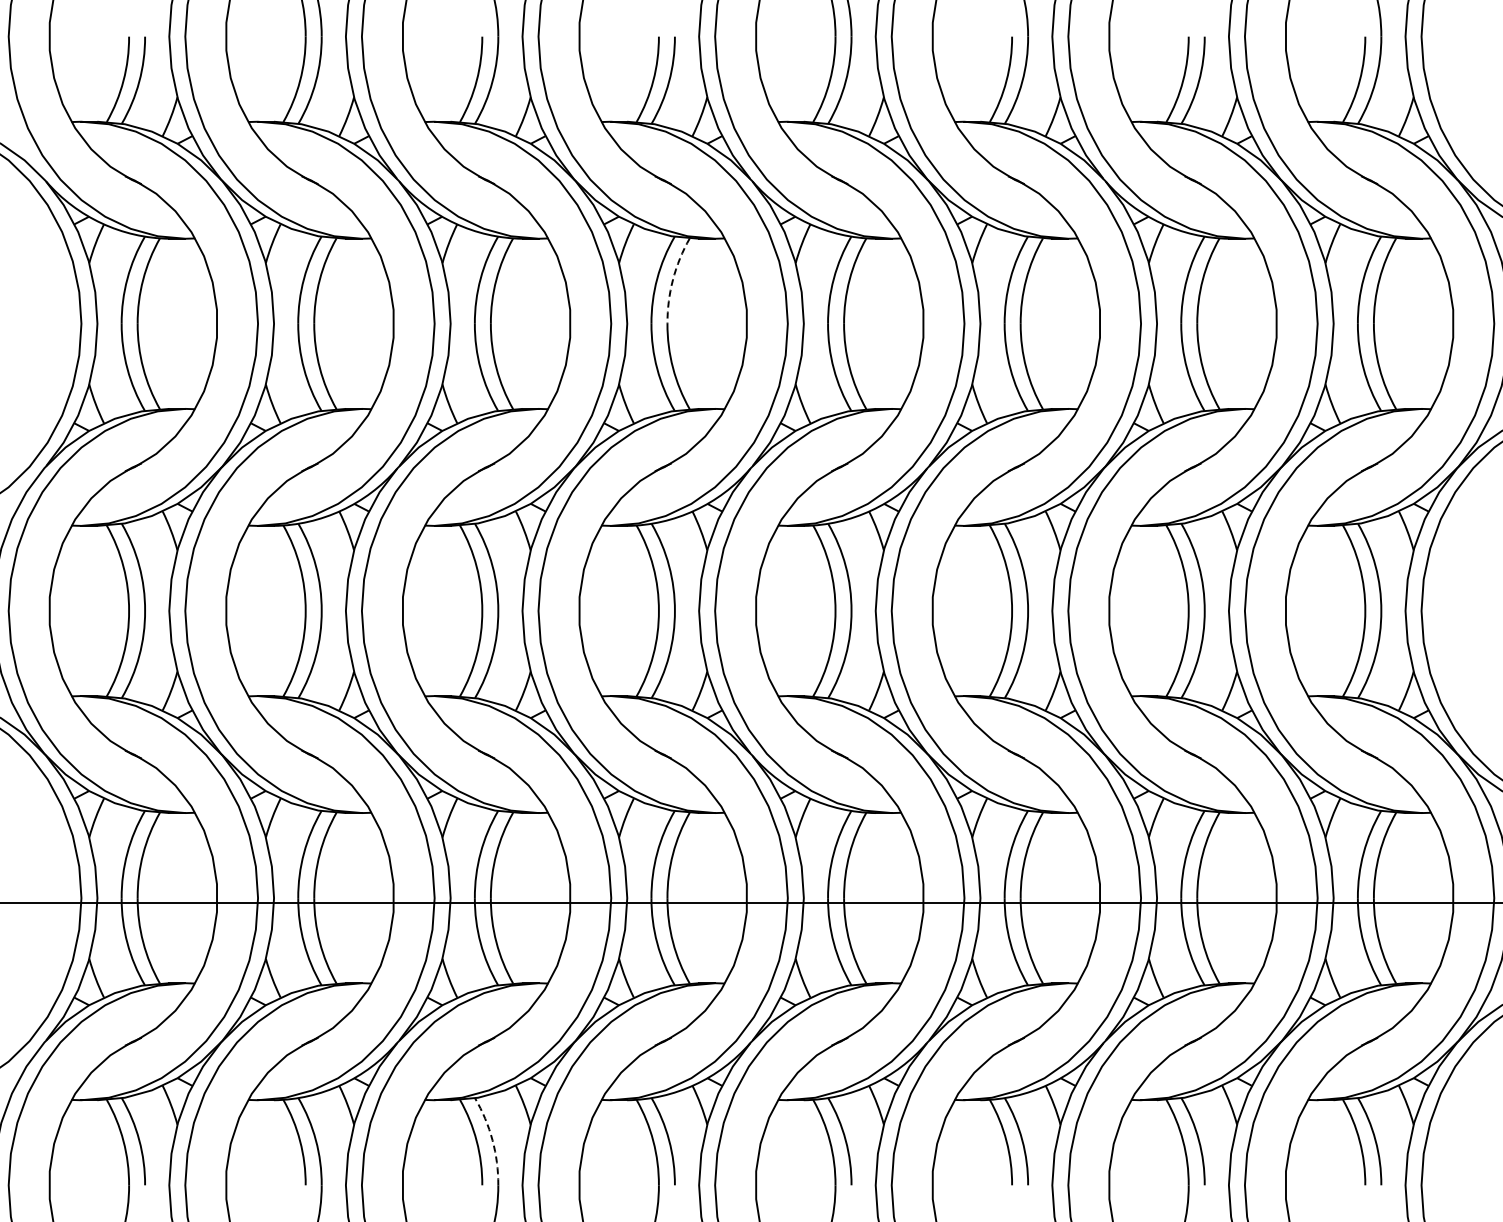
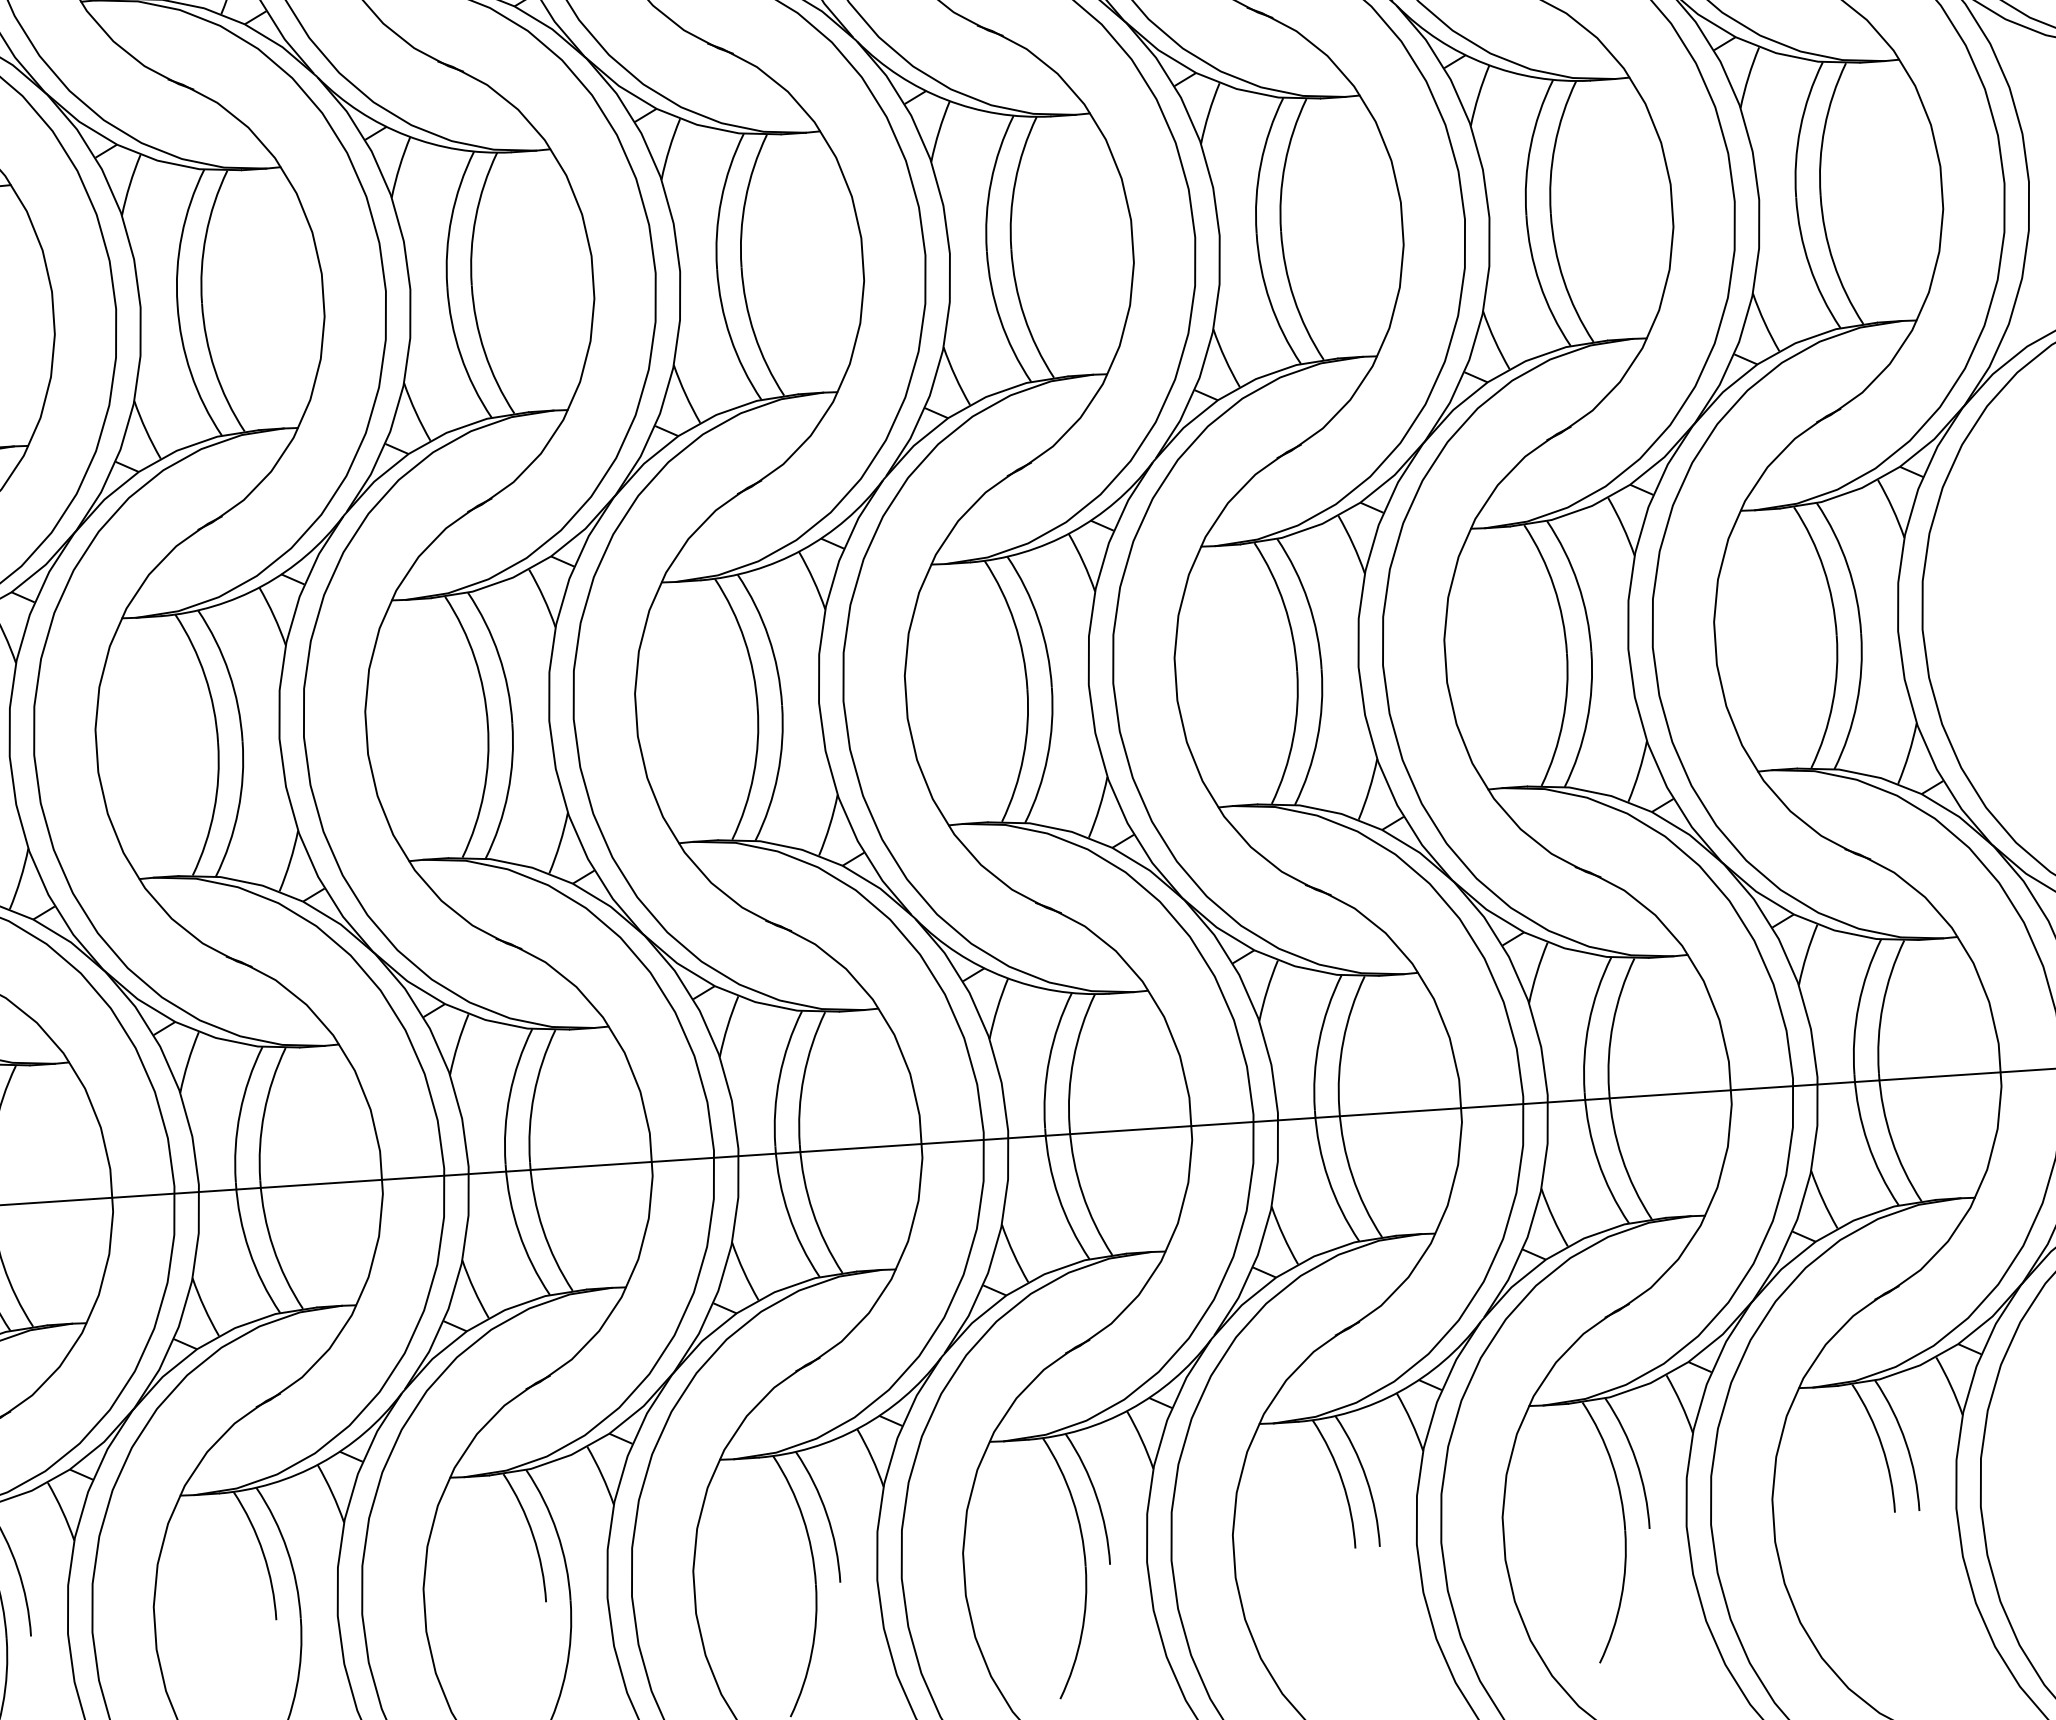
arc: (673, 279) -> (746, 199), dashed -> solid
arc: (492, 1140) -> (557, 1532), dashed -> solid

